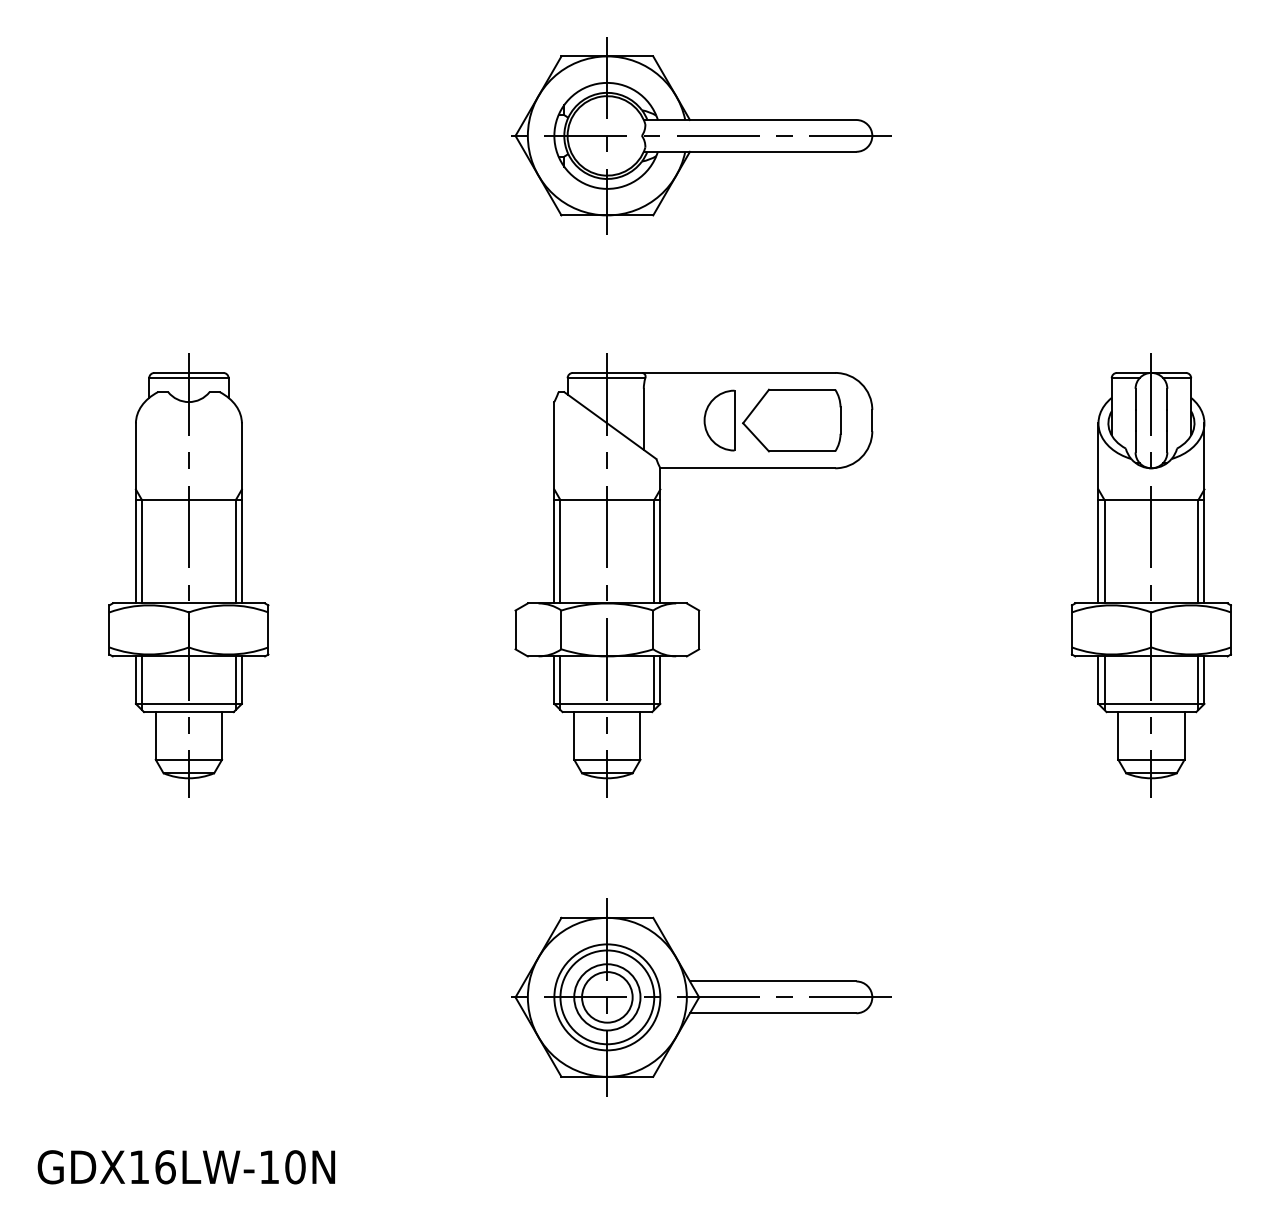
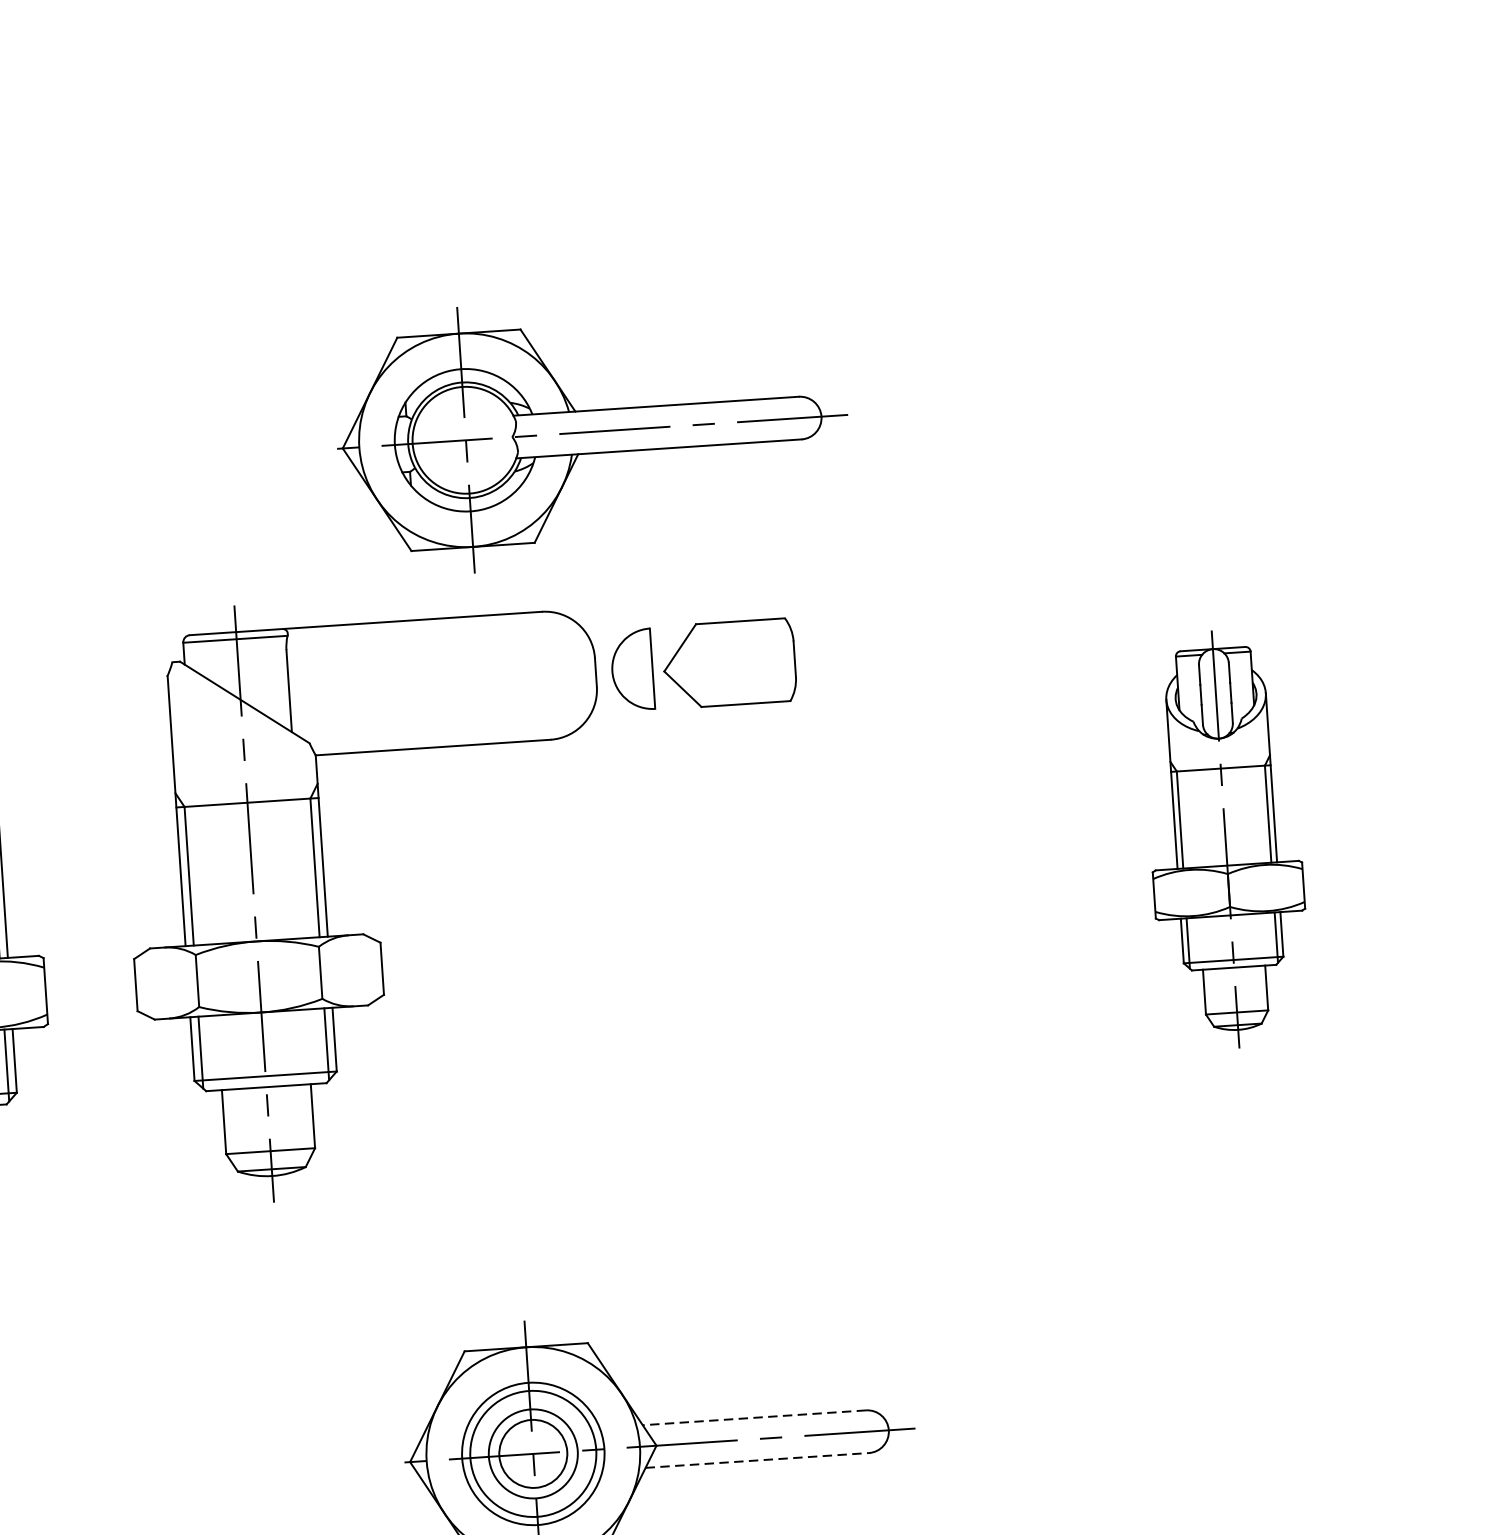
part: (701, 135) -> (592, 431), moved
part: (1150, 575) -> (1224, 839), size x0.7
part: (687, 602) -> (364, 932), moved
line: (772, 981) -> (753, 1417), solid -> dashed
line: (773, 1013) -> (757, 1460), solid -> dashed

